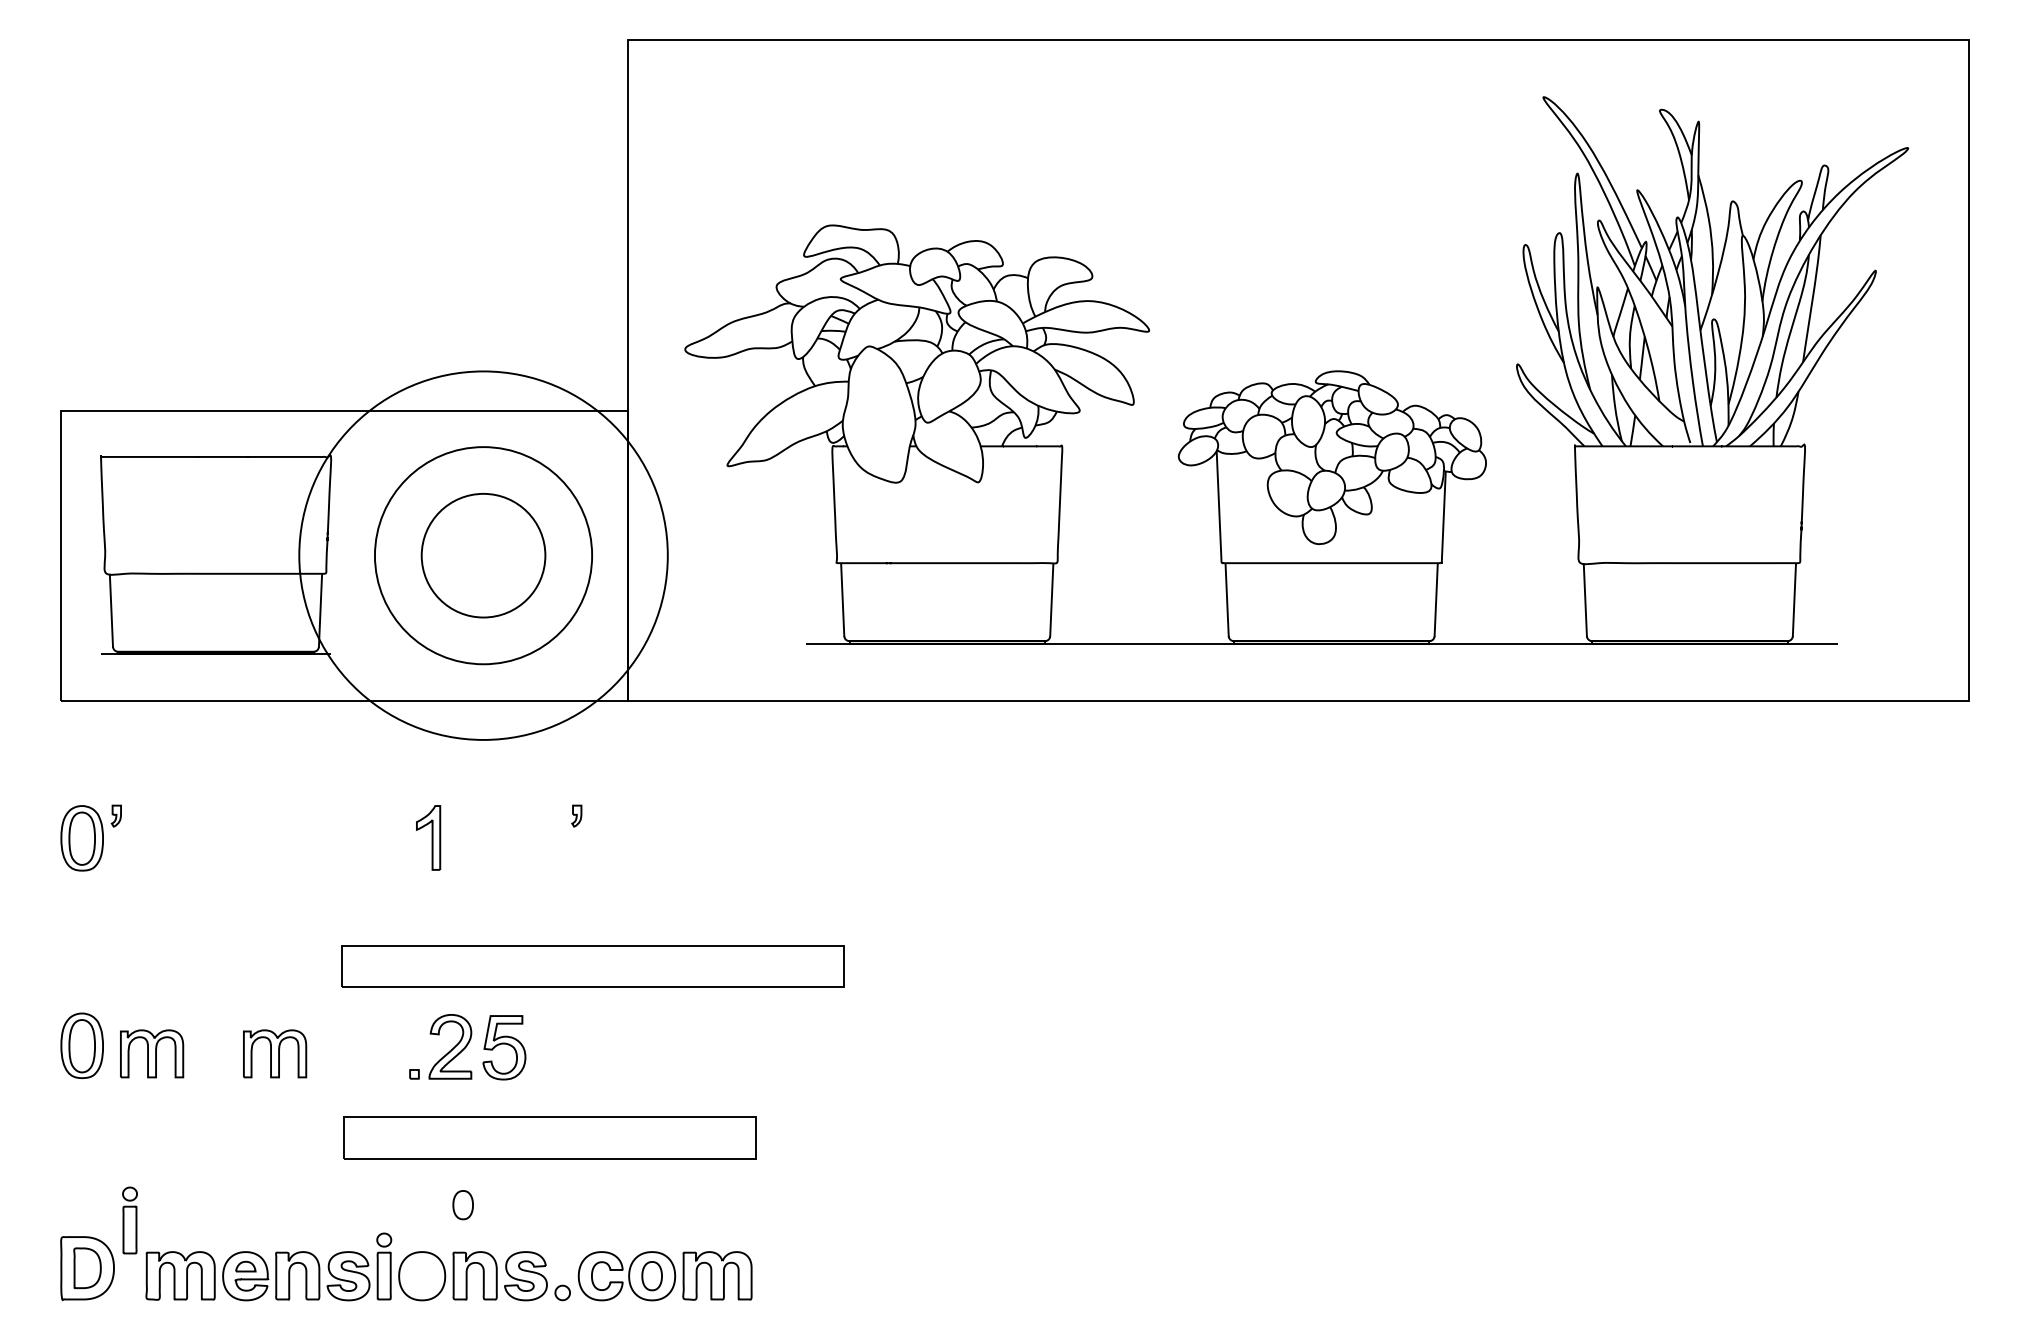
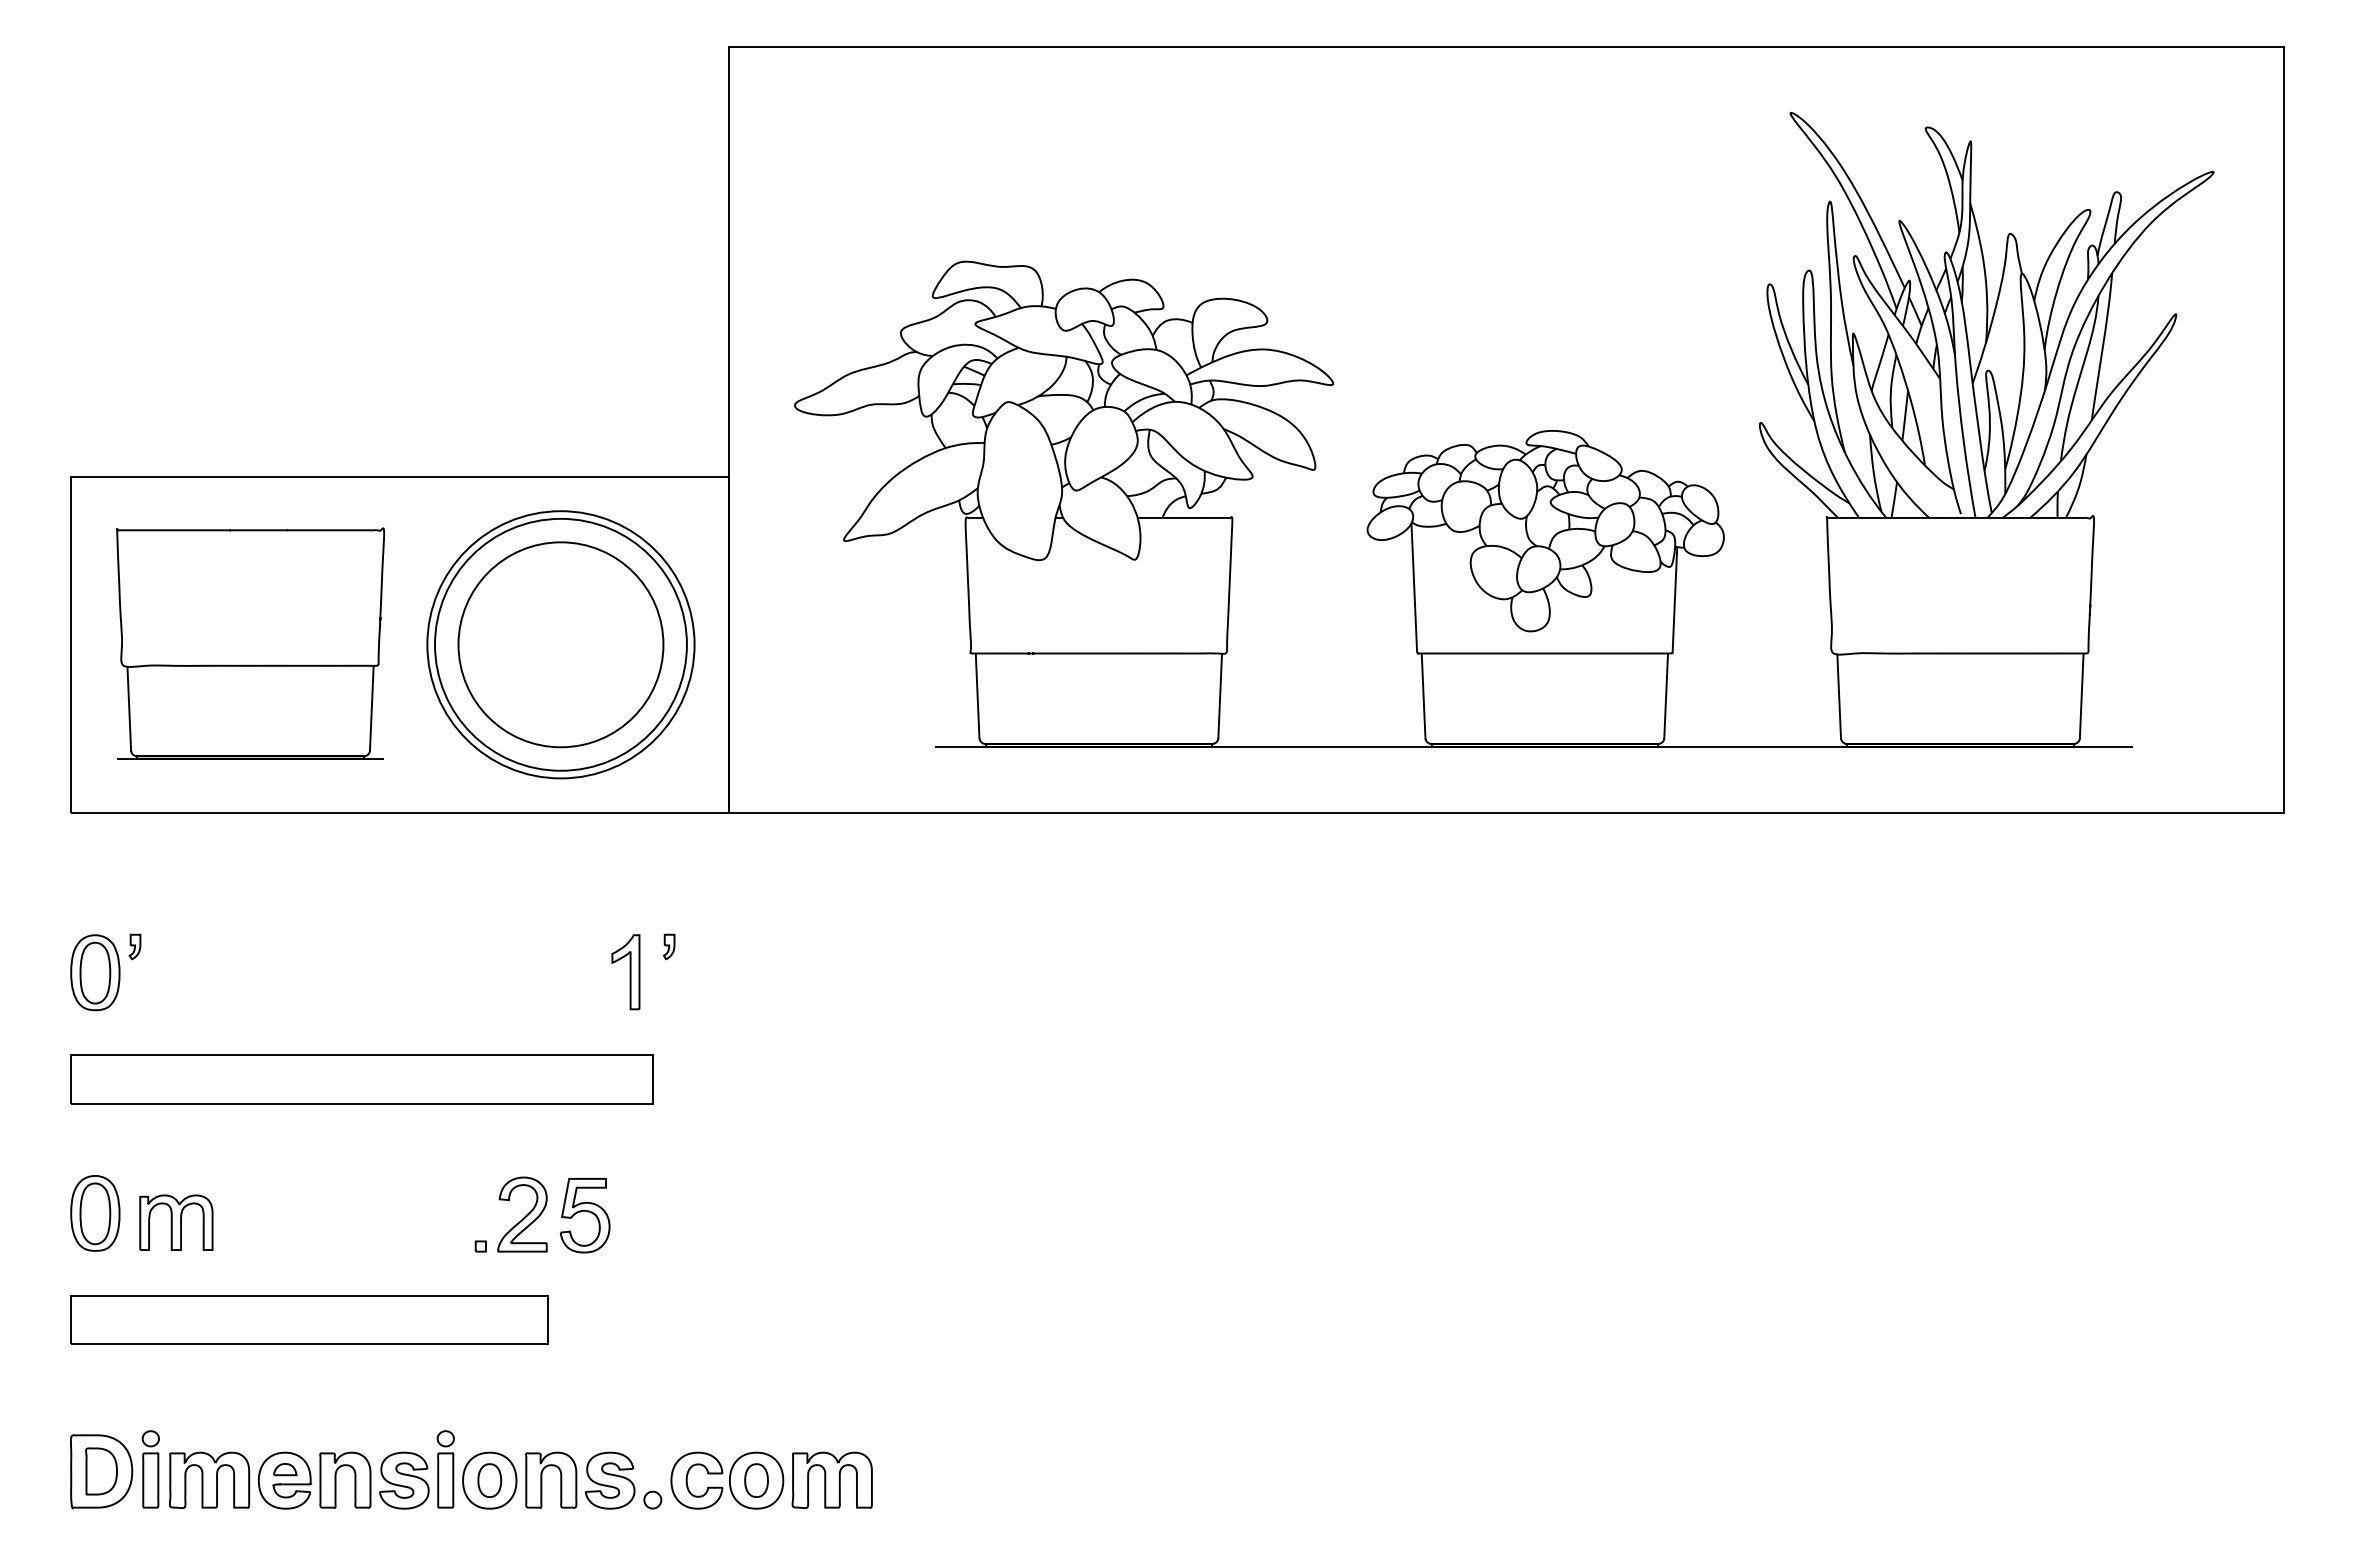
circle: (483, 555) -> (560, 644), size x0.62
circle: (483, 555) -> (560, 644), size x1.43
part: (428, 837) -> (625, 971), moved
part: (592, 966) -> (361, 1079), moved
part: (275, 1053) -> (319, 1222), removed
part: (549, 1137) -> (309, 1319), moved
part: (462, 1205) -> (488, 1481), moved
part: (129, 1220) -> (150, 1469), moved

